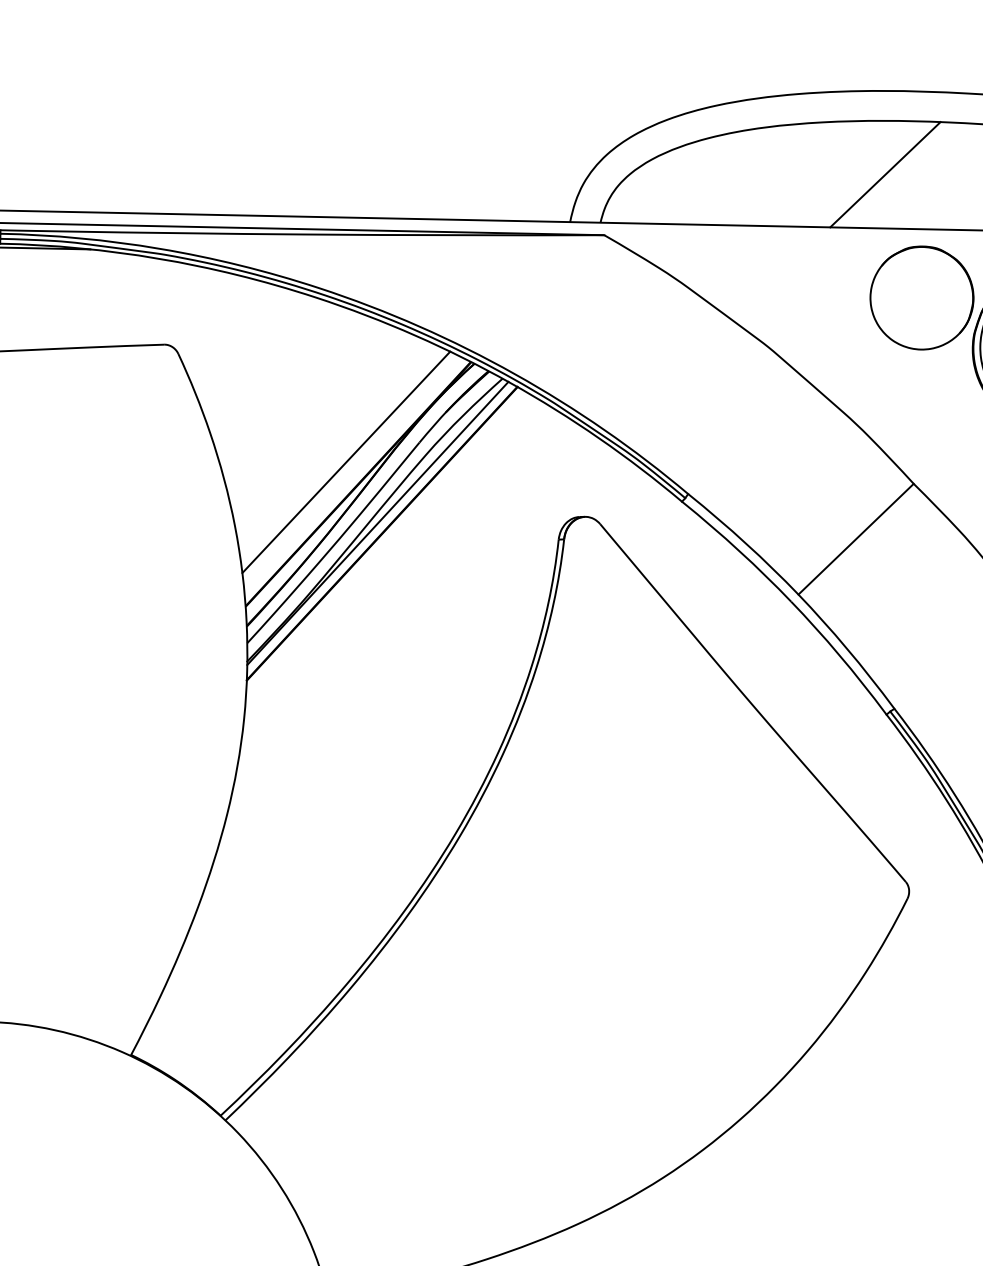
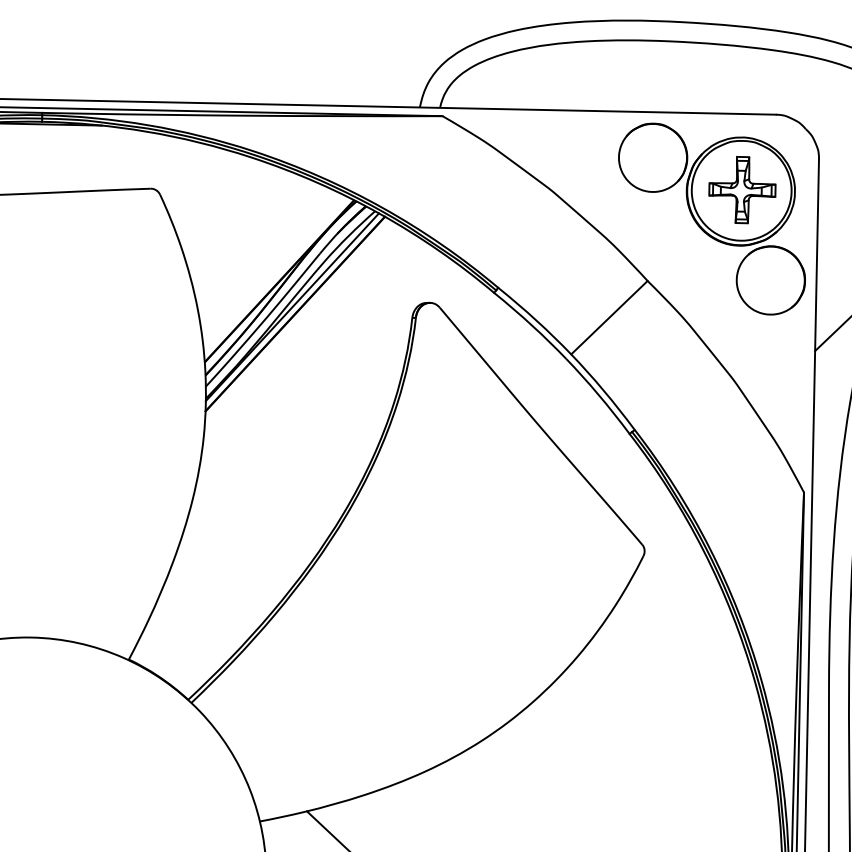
line: (884, 173) -> (628, 75), removed
line: (346, 462) -> (271, 266), removed

